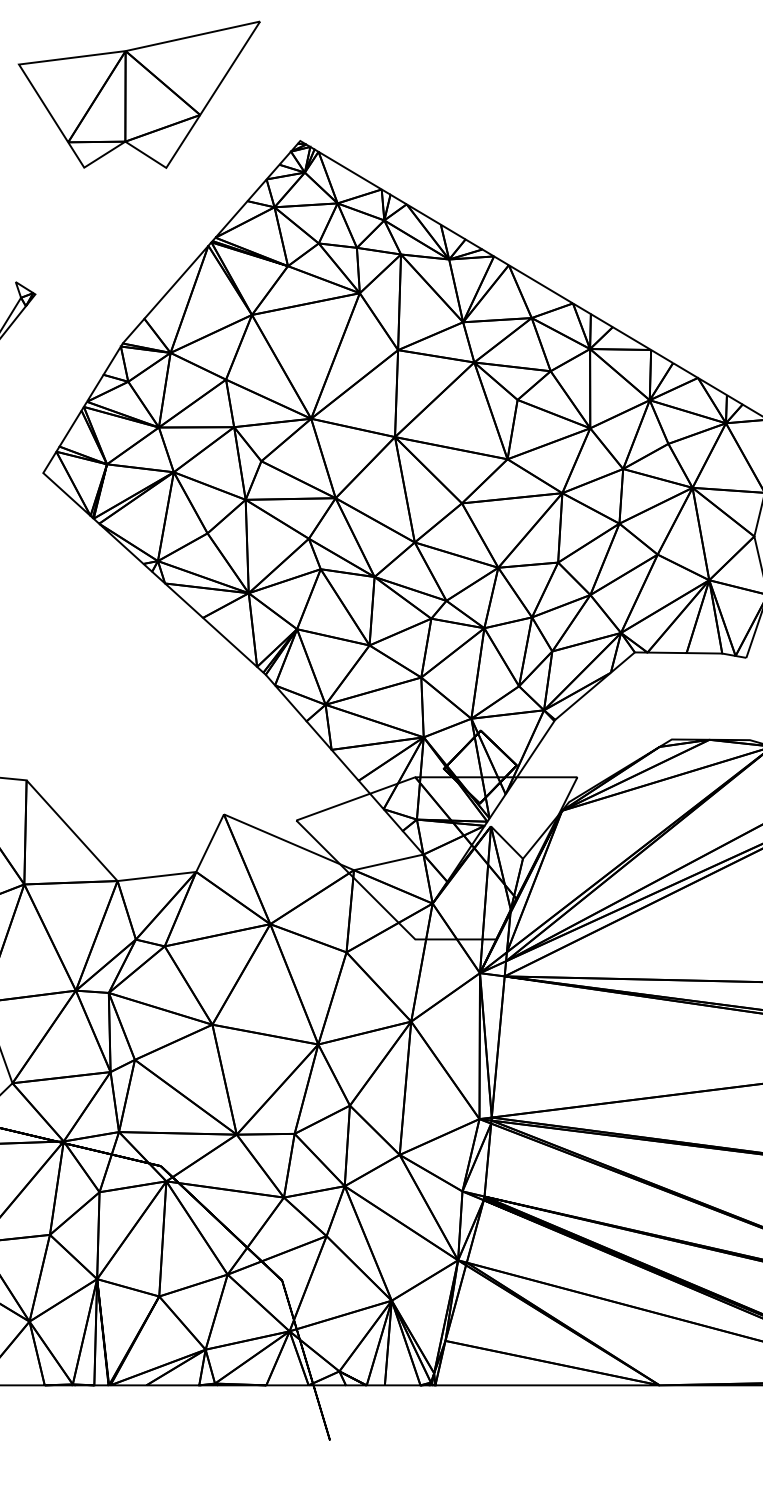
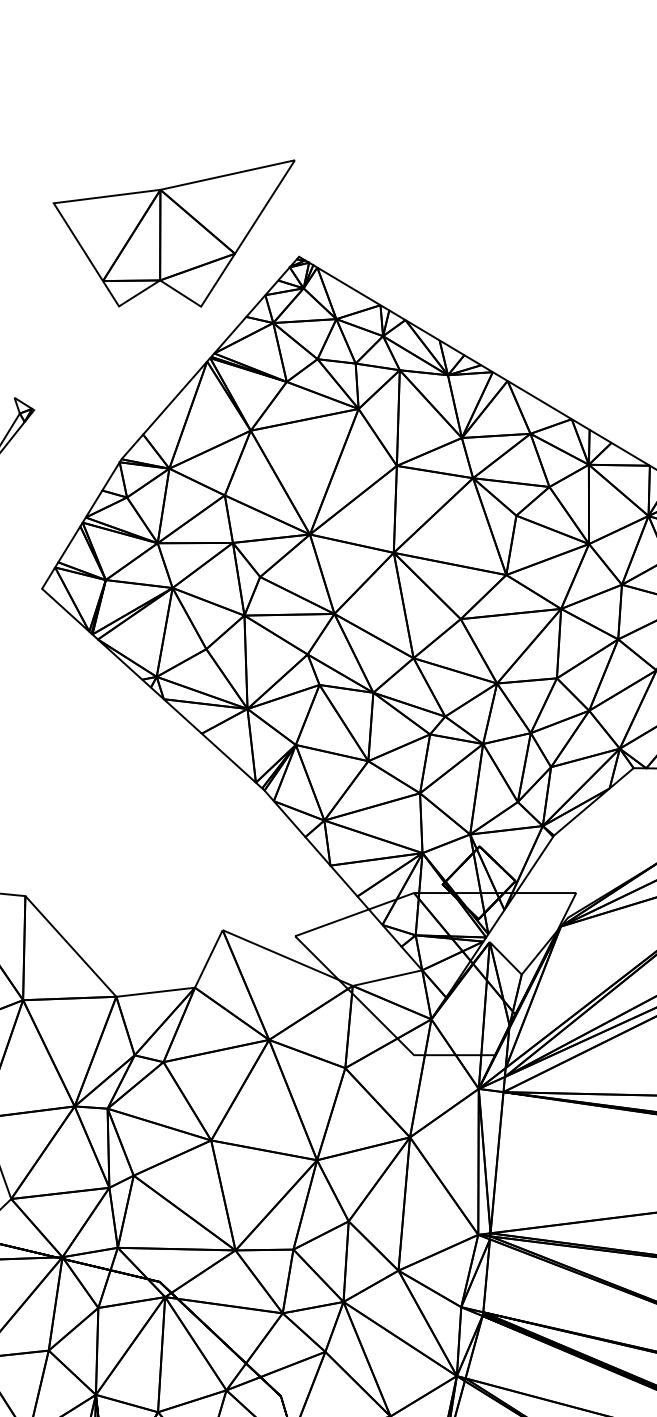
part: (138, 94) -> (173, 233), moved

